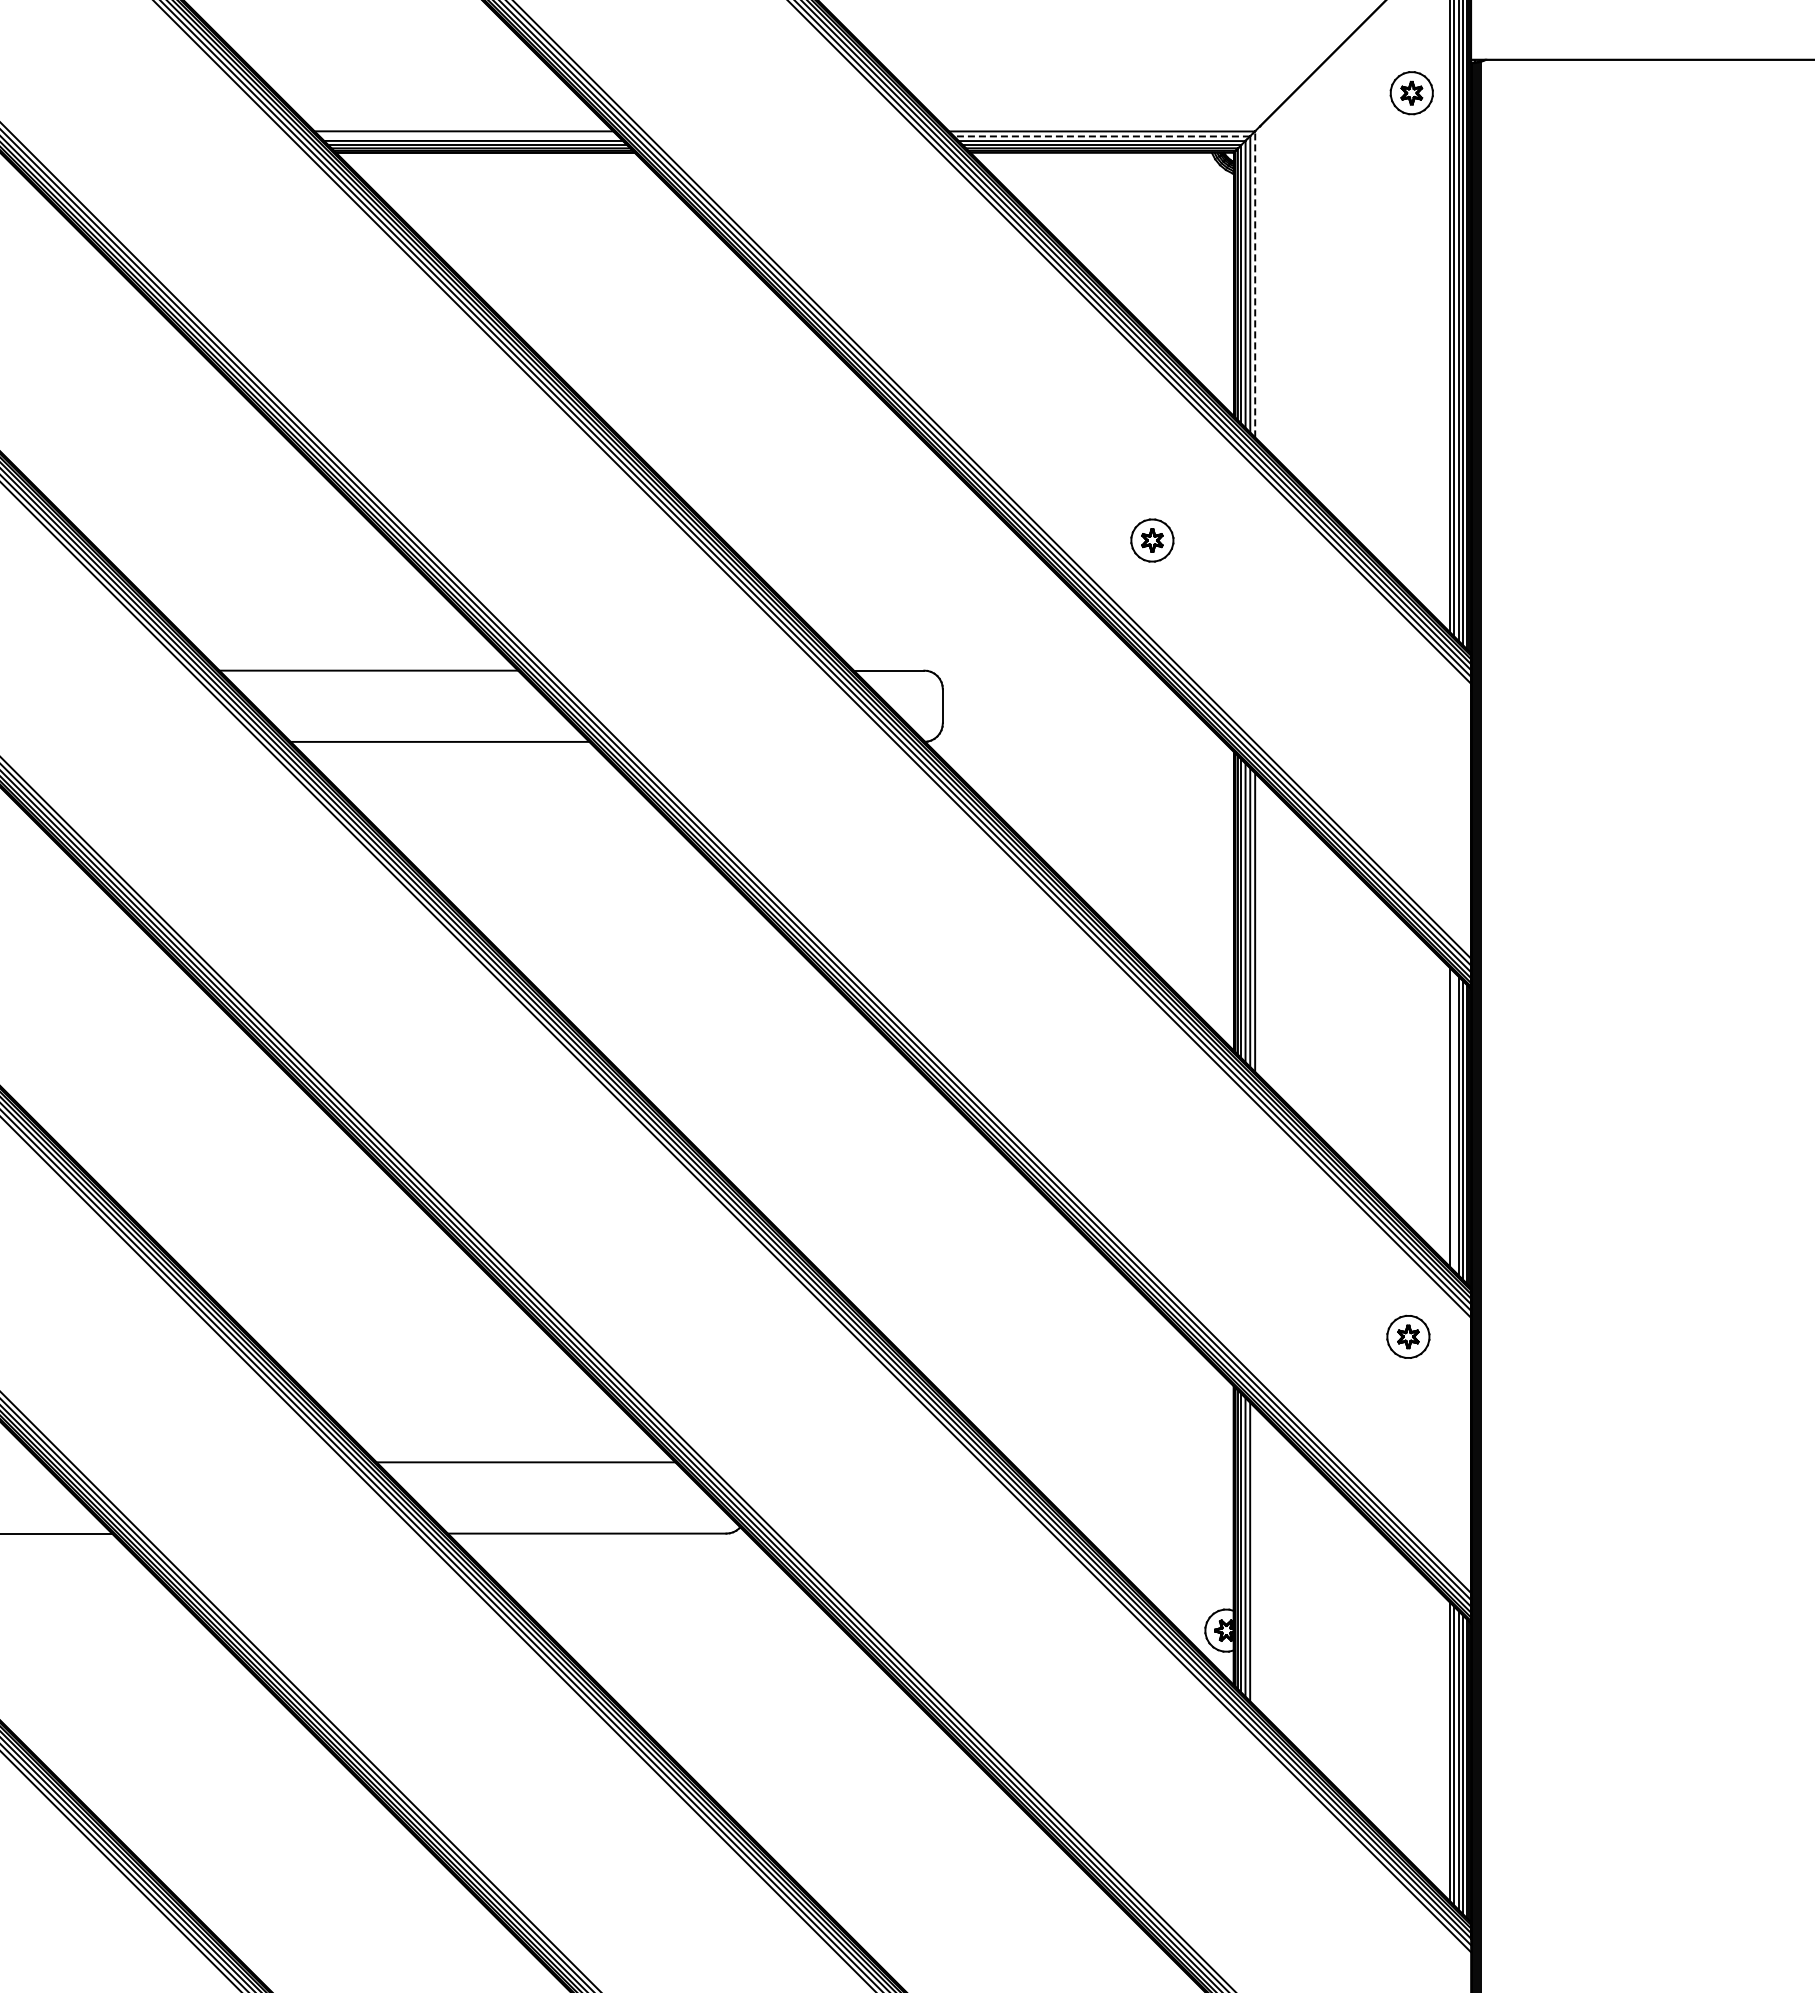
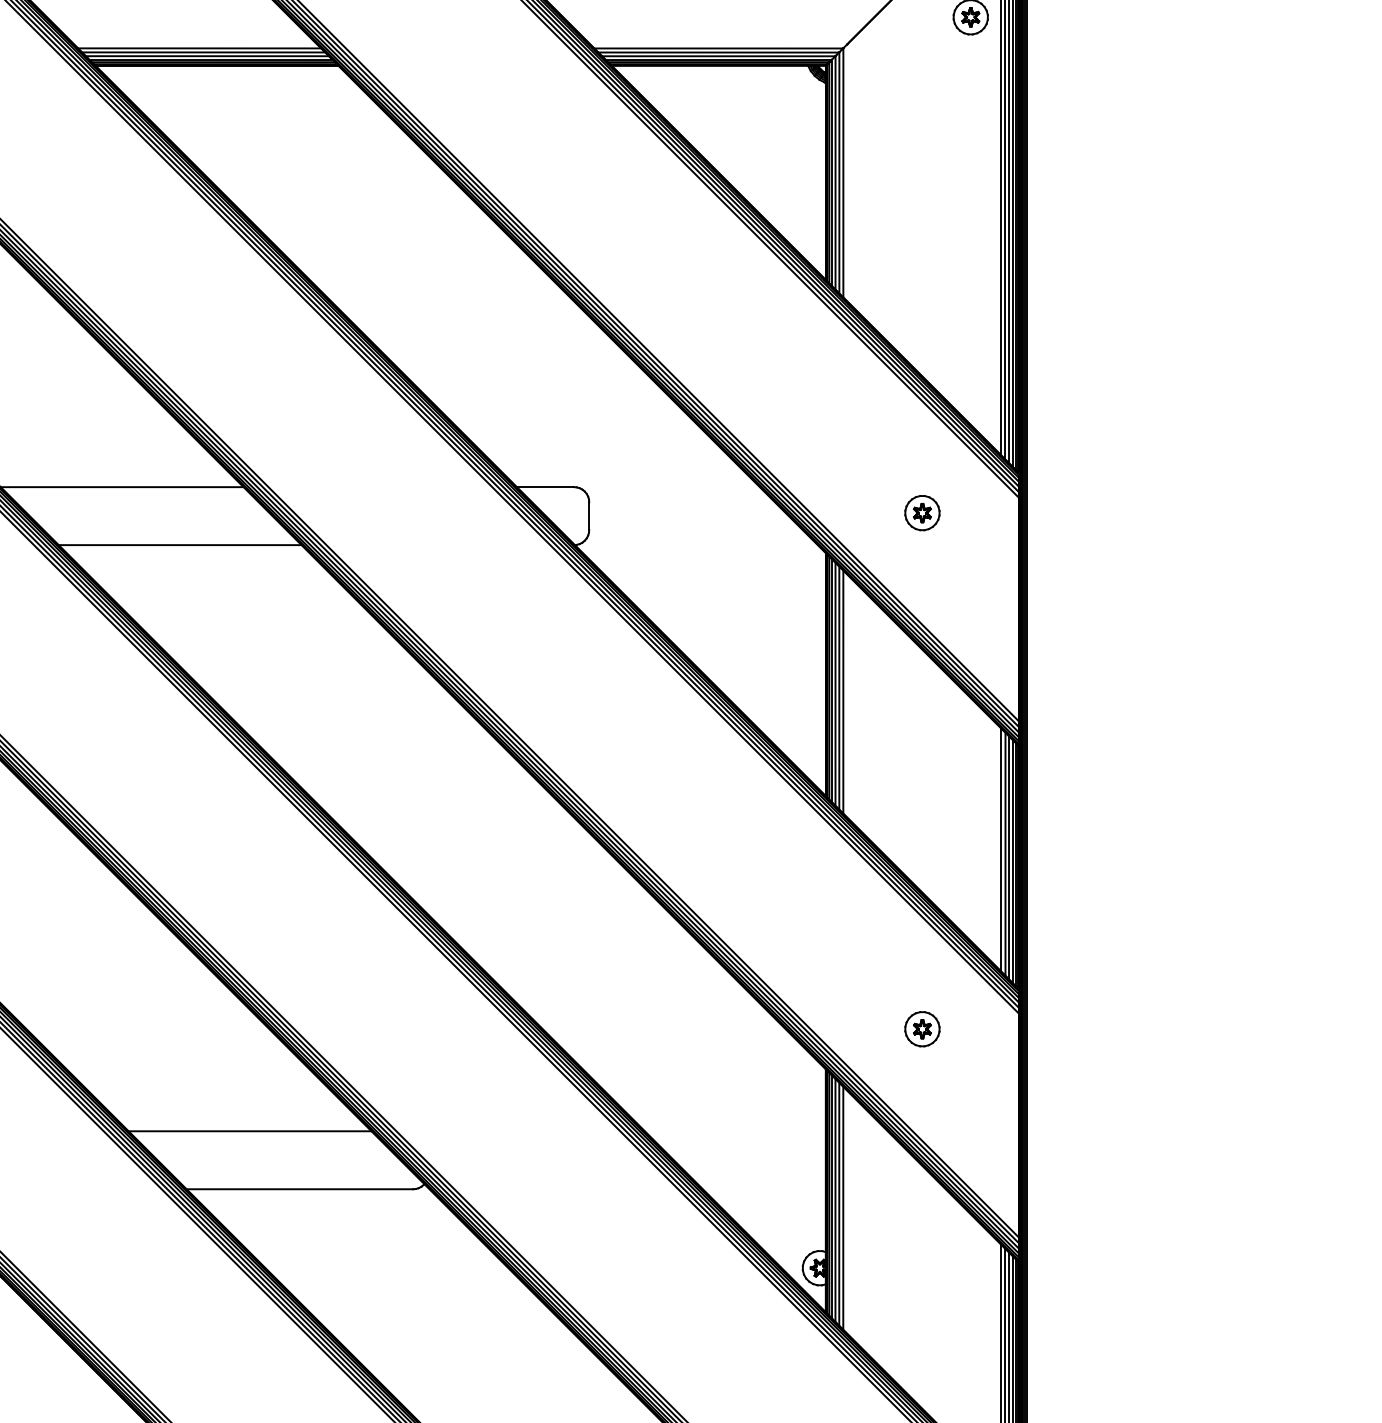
line: (468, 136) -> (203, 52), added
line: (1102, 136) -> (719, 52), dashed -> solid
line: (1255, 283) -> (843, 172), dashed -> solid
part: (1152, 540) -> (922, 513), moved
line: (1454, 1121) -> (1005, 853), added
part: (1408, 1336) -> (922, 1028), moved
line: (1255, 1556) -> (843, 1207), added

